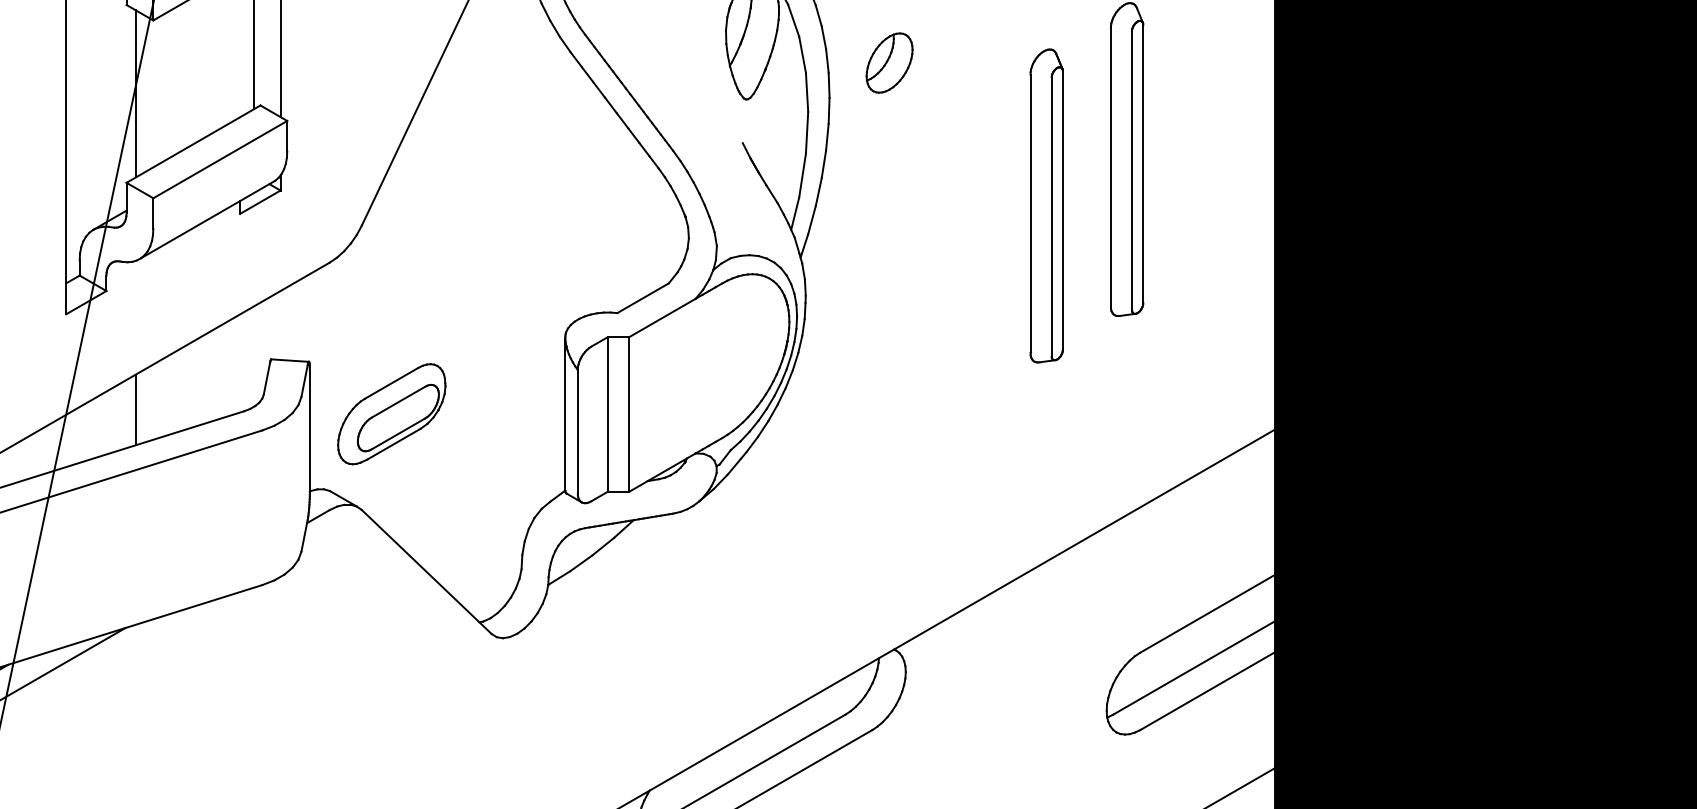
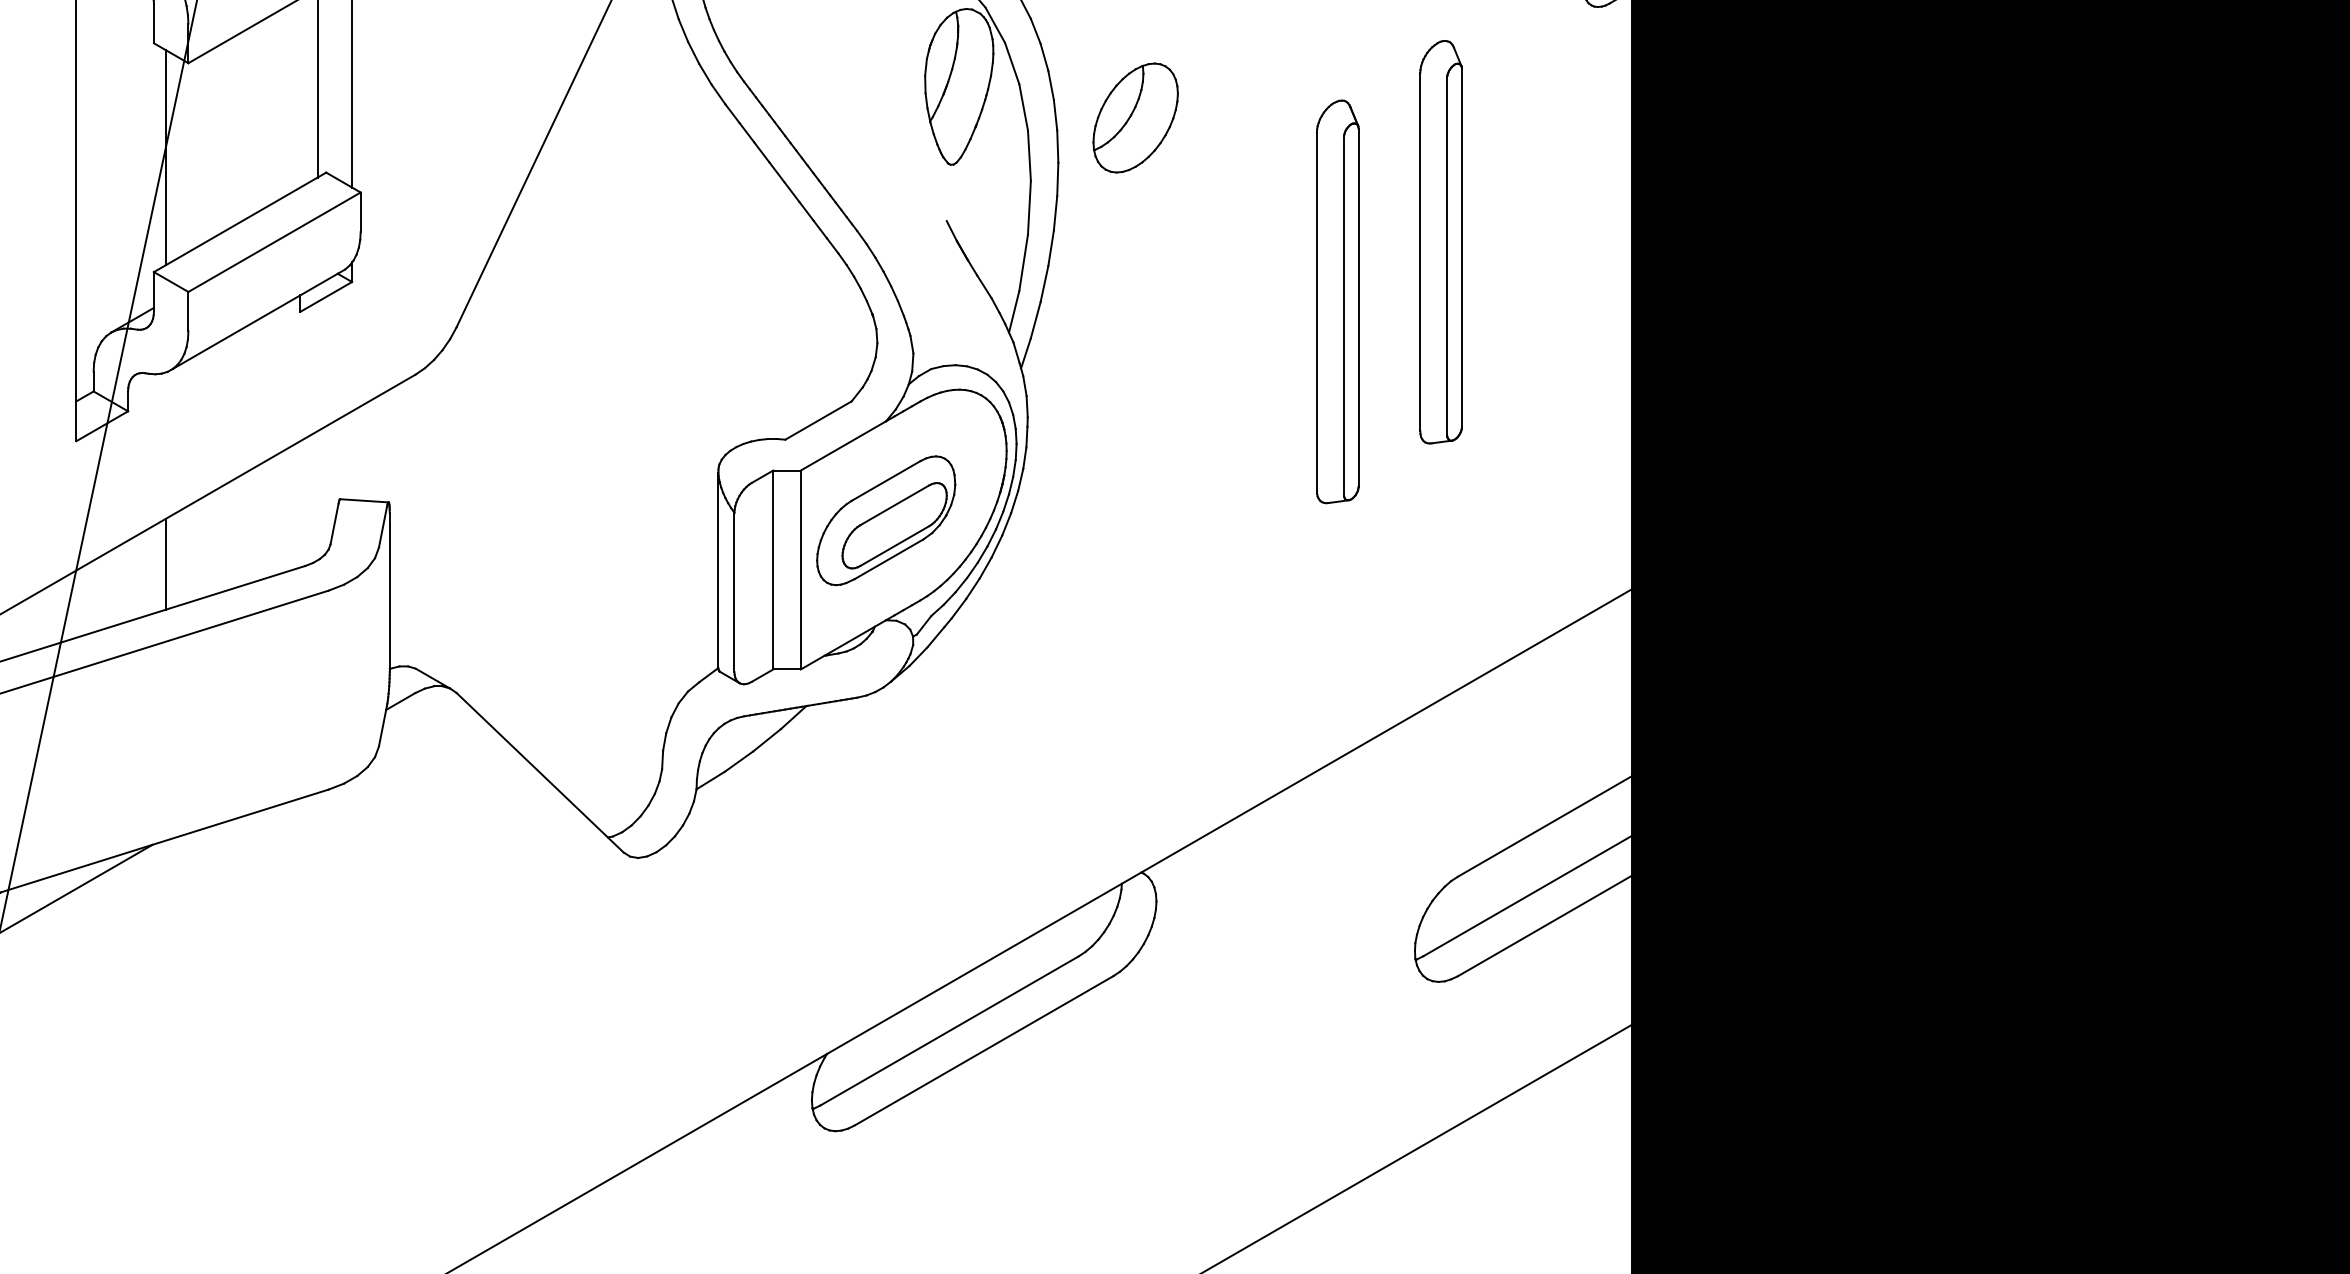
part: (889, 62) -> (1135, 117), size x1.43
part: (392, 414) -> (886, 520), moved

